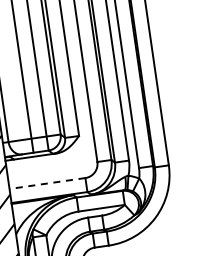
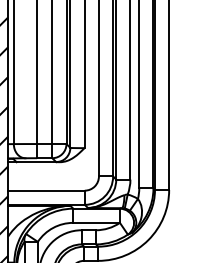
line: (46, 183) -> (45, 190), dashed -> solid

